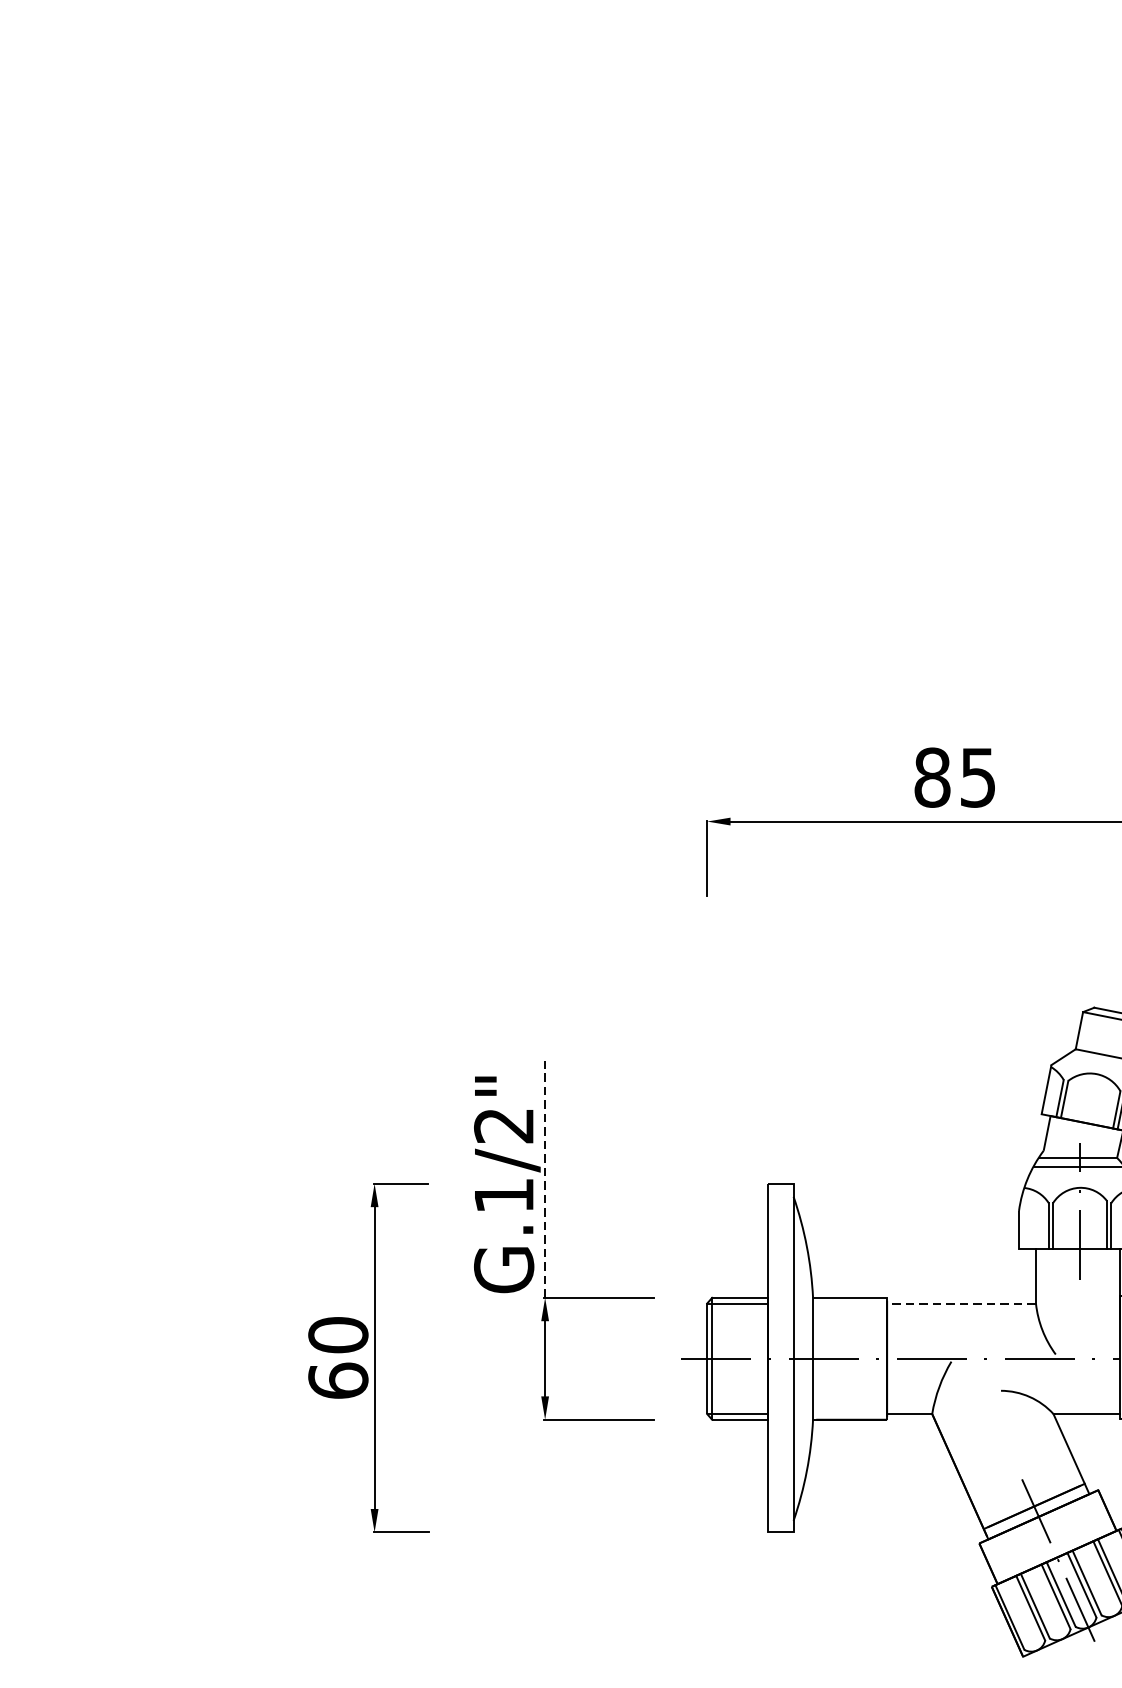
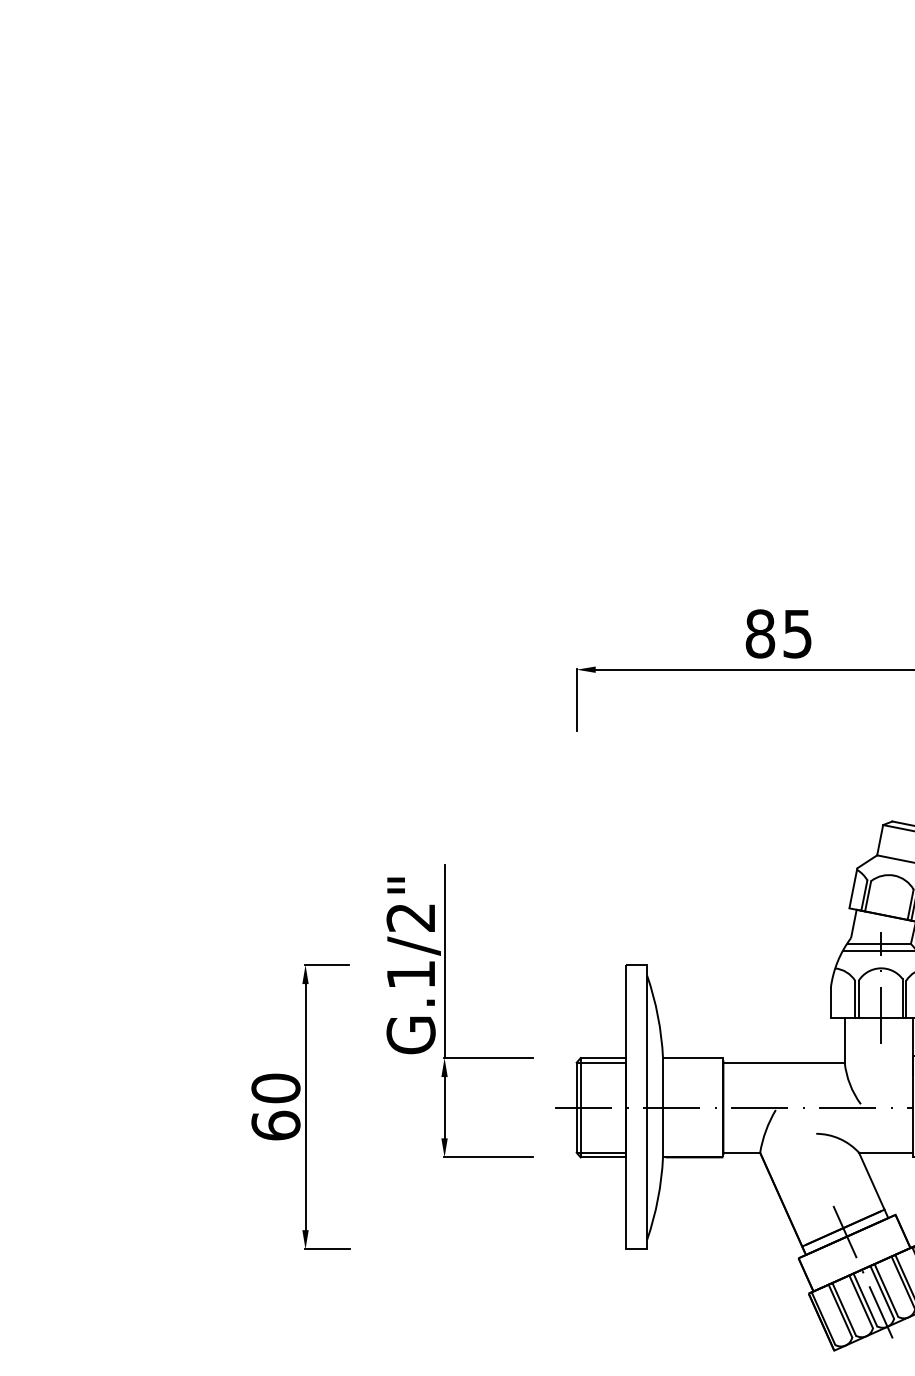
line: (545, 1179) -> (444, 961), dashed -> solid
line: (962, 1303) -> (784, 1062), dashed -> solid

